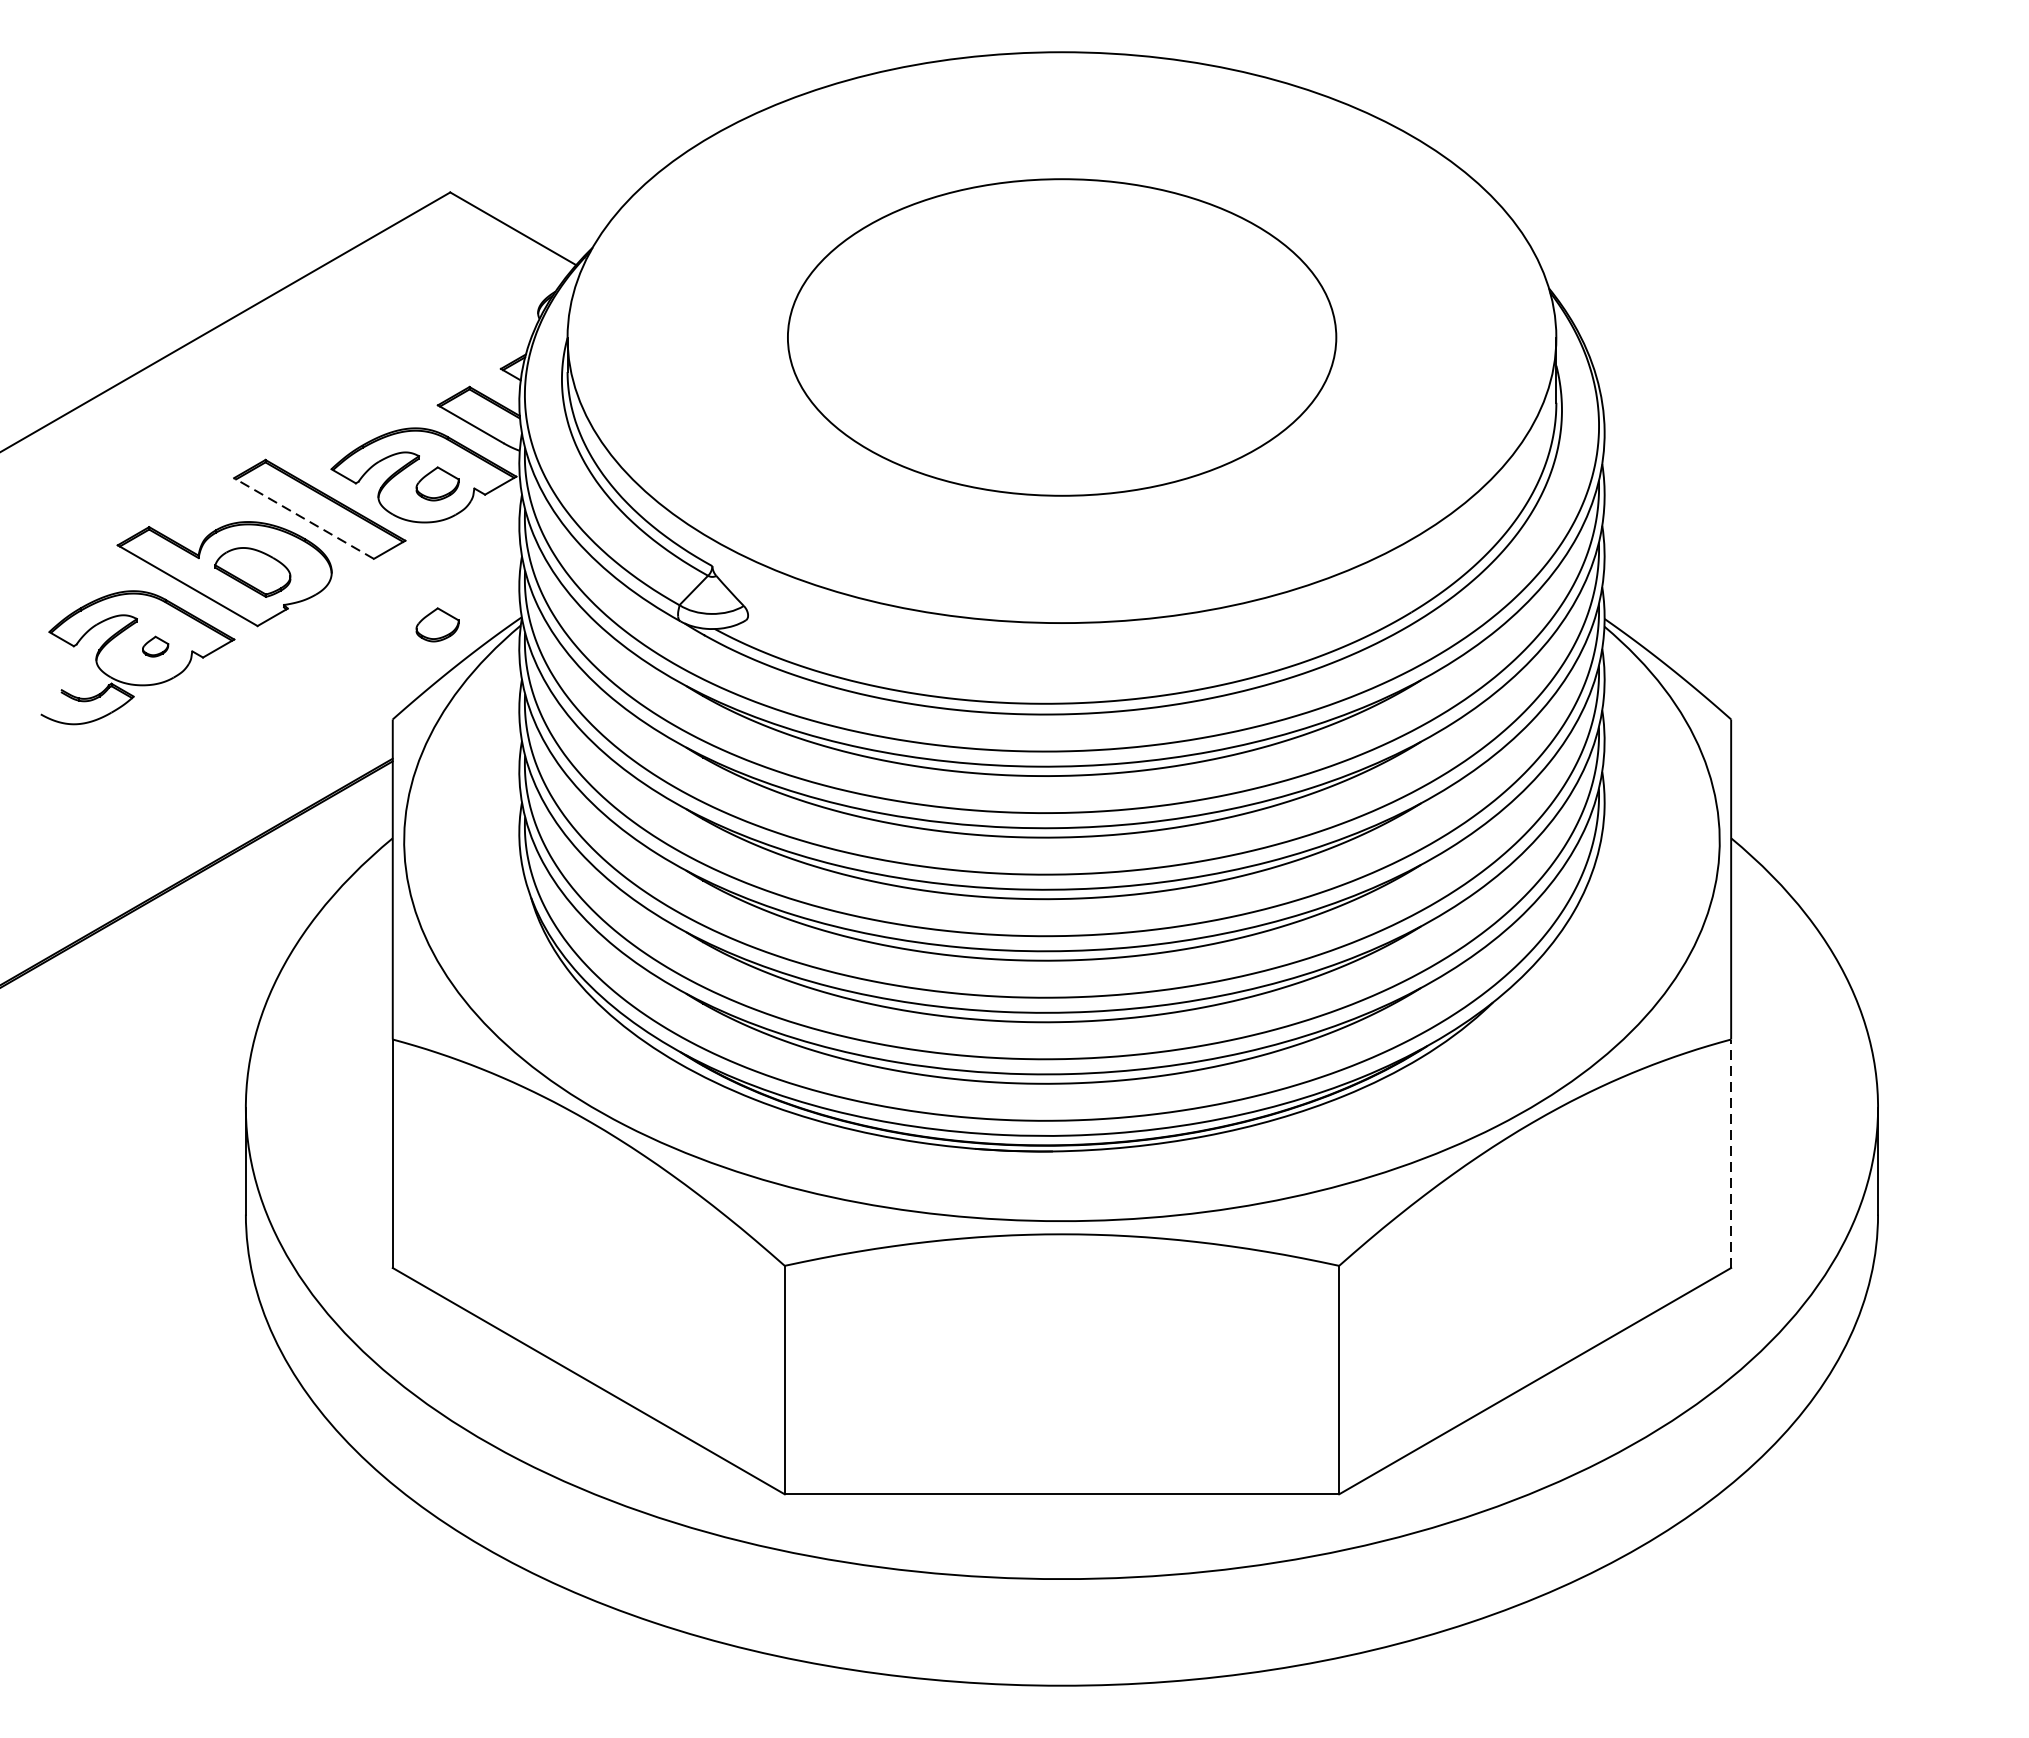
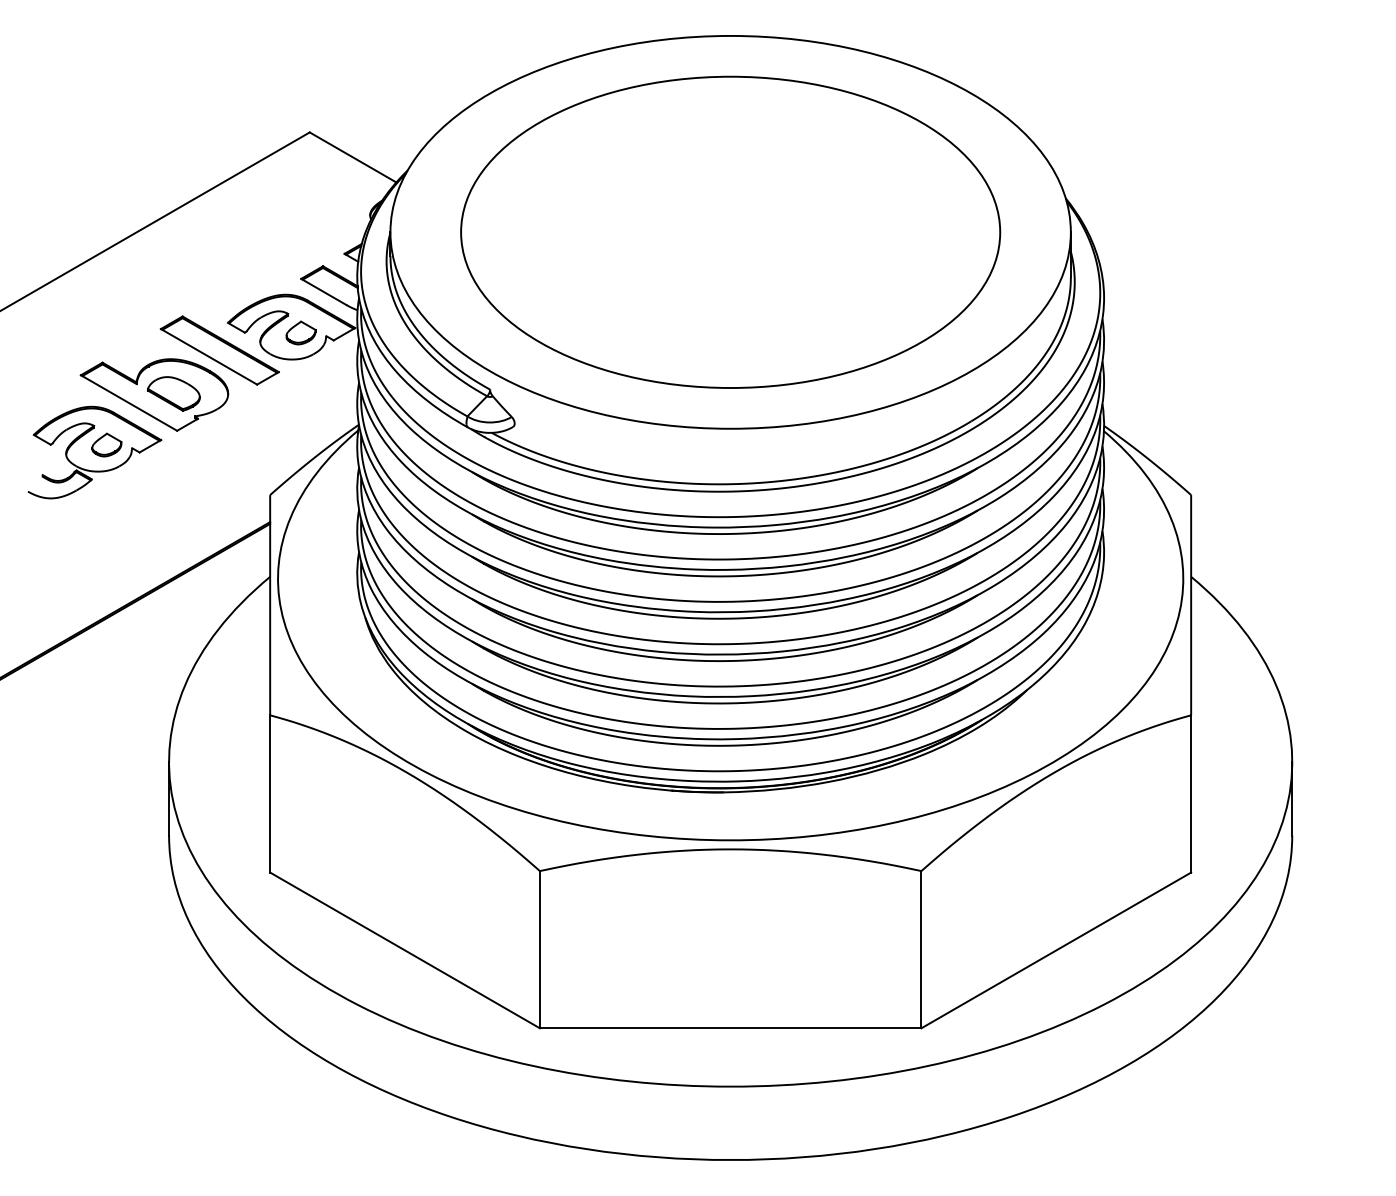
part: (1061, 336) -> (730, 231), size x1.43
line: (304, 518) -> (209, 356), dashed -> solid
part: (436, 624) -> (300, 429), removed
part: (154, 645) -> (106, 444), size x1.67
line: (1731, 1153) -> (1191, 793), dashed -> solid

